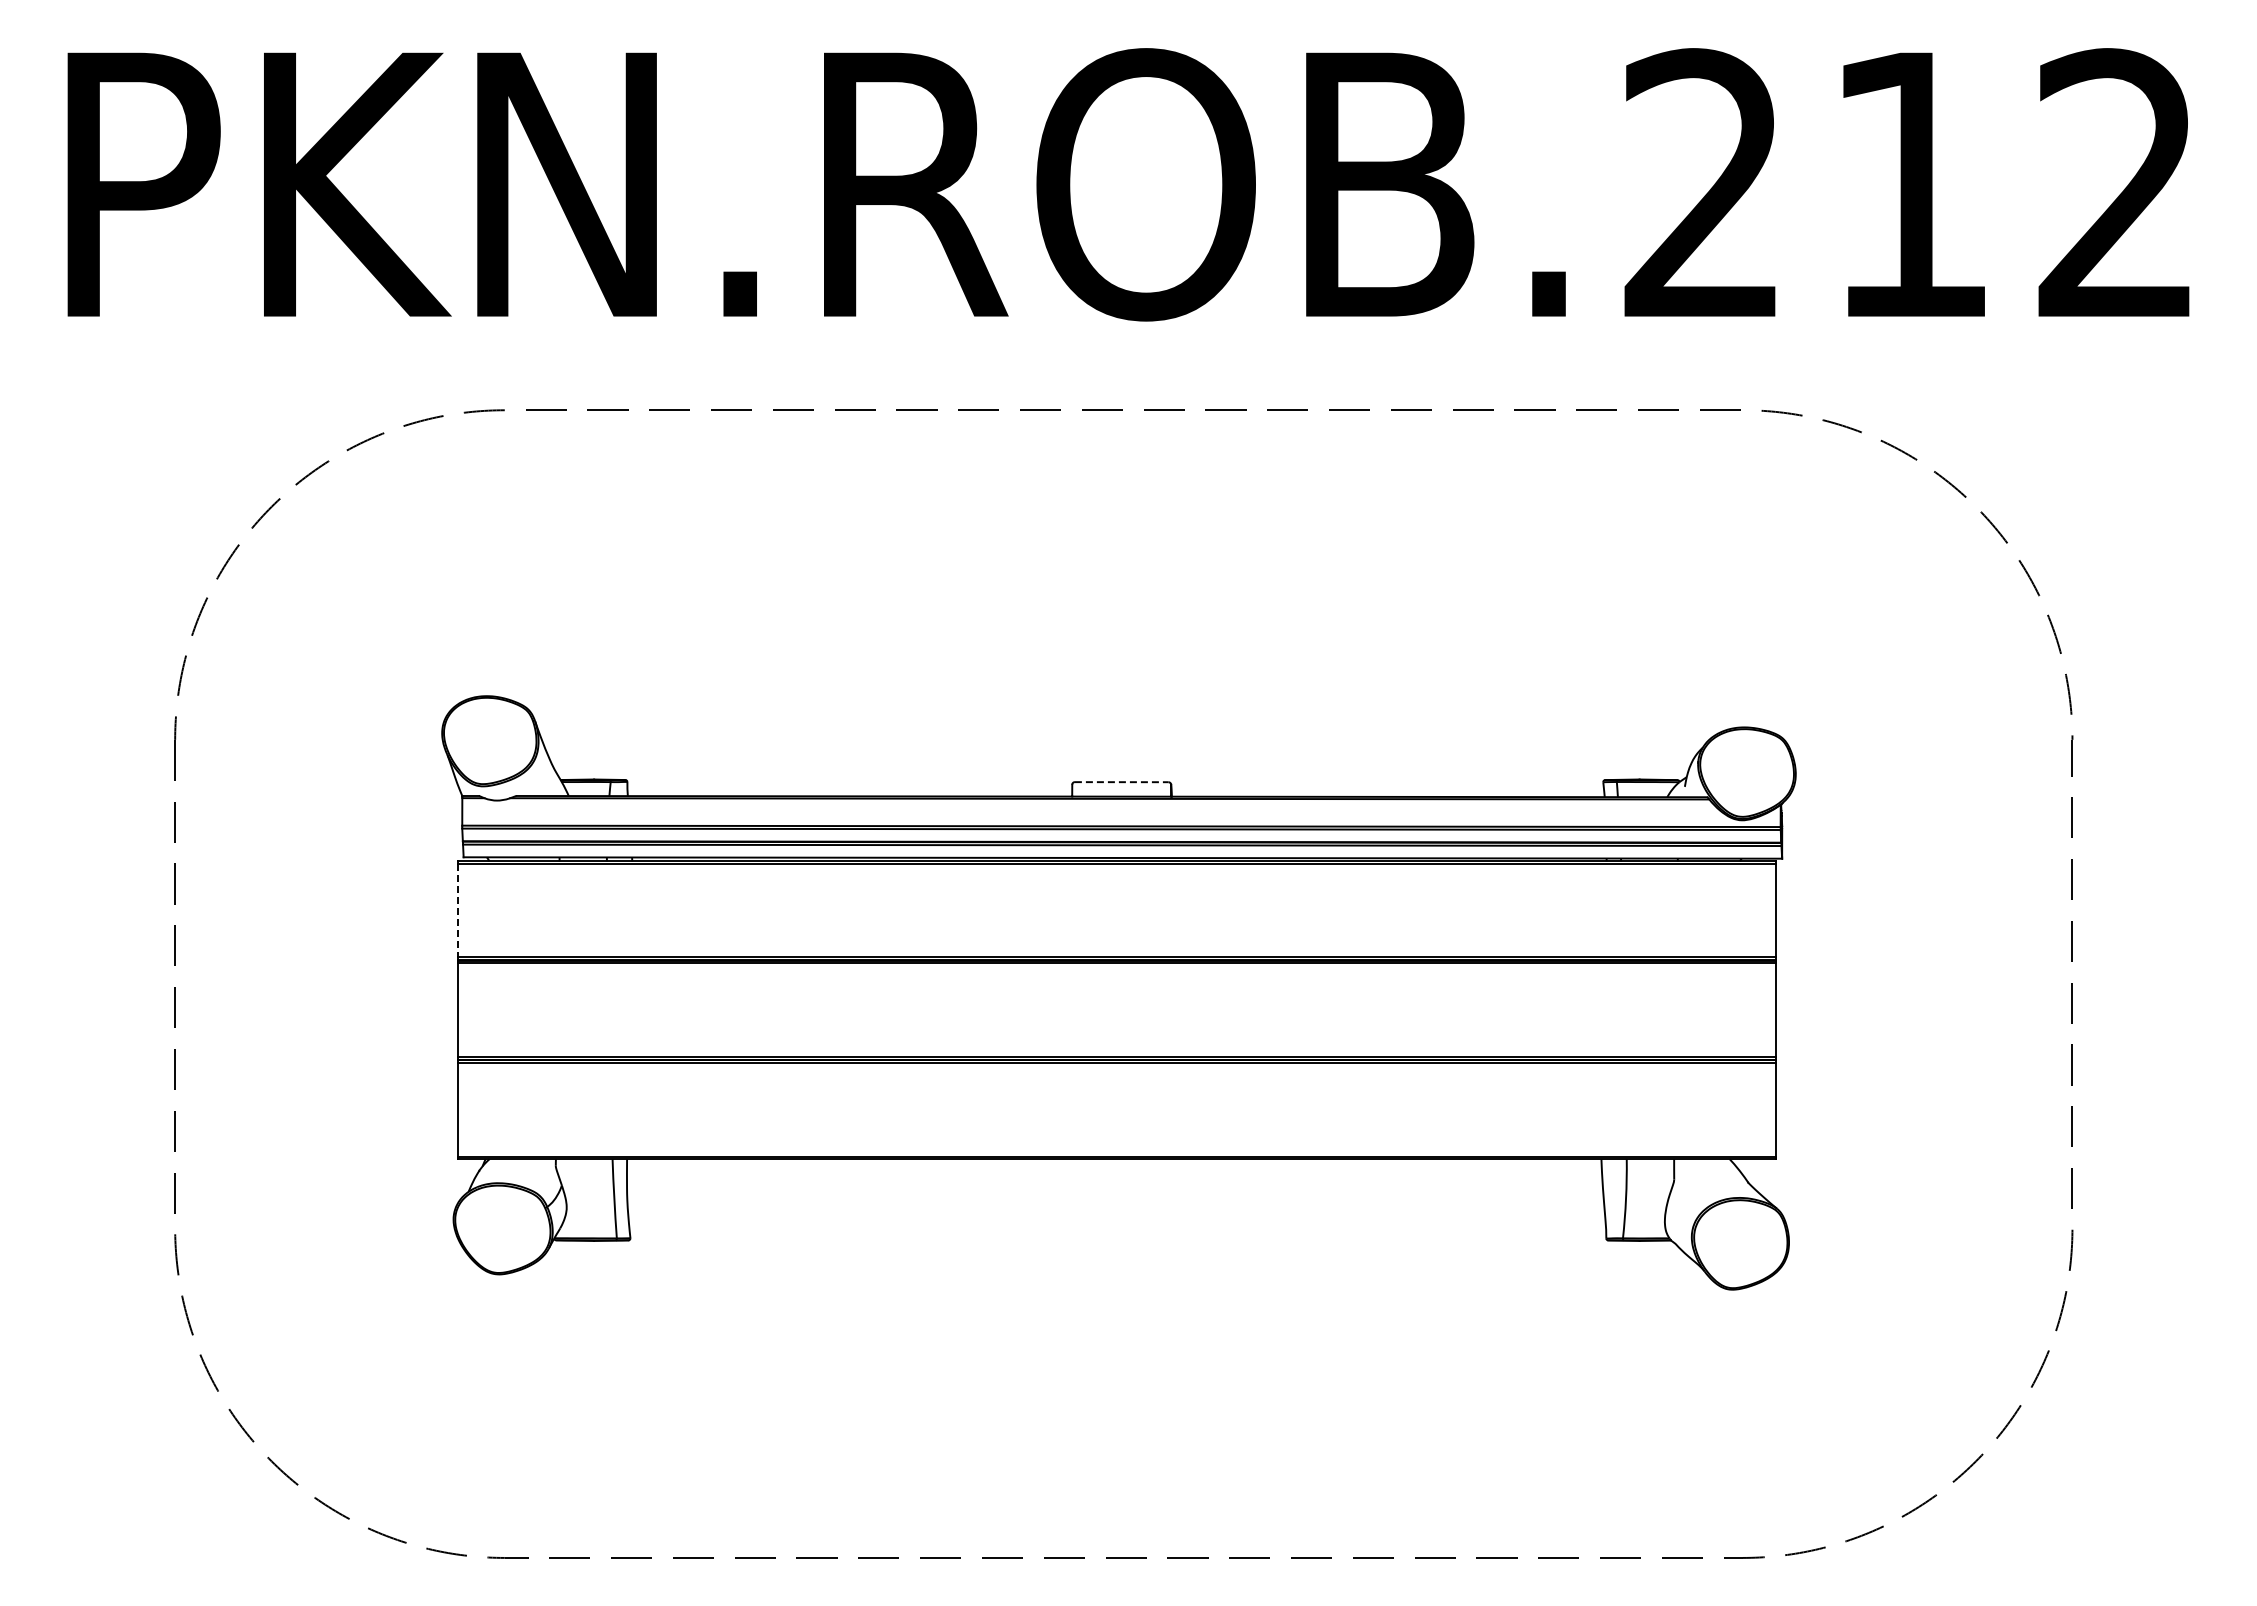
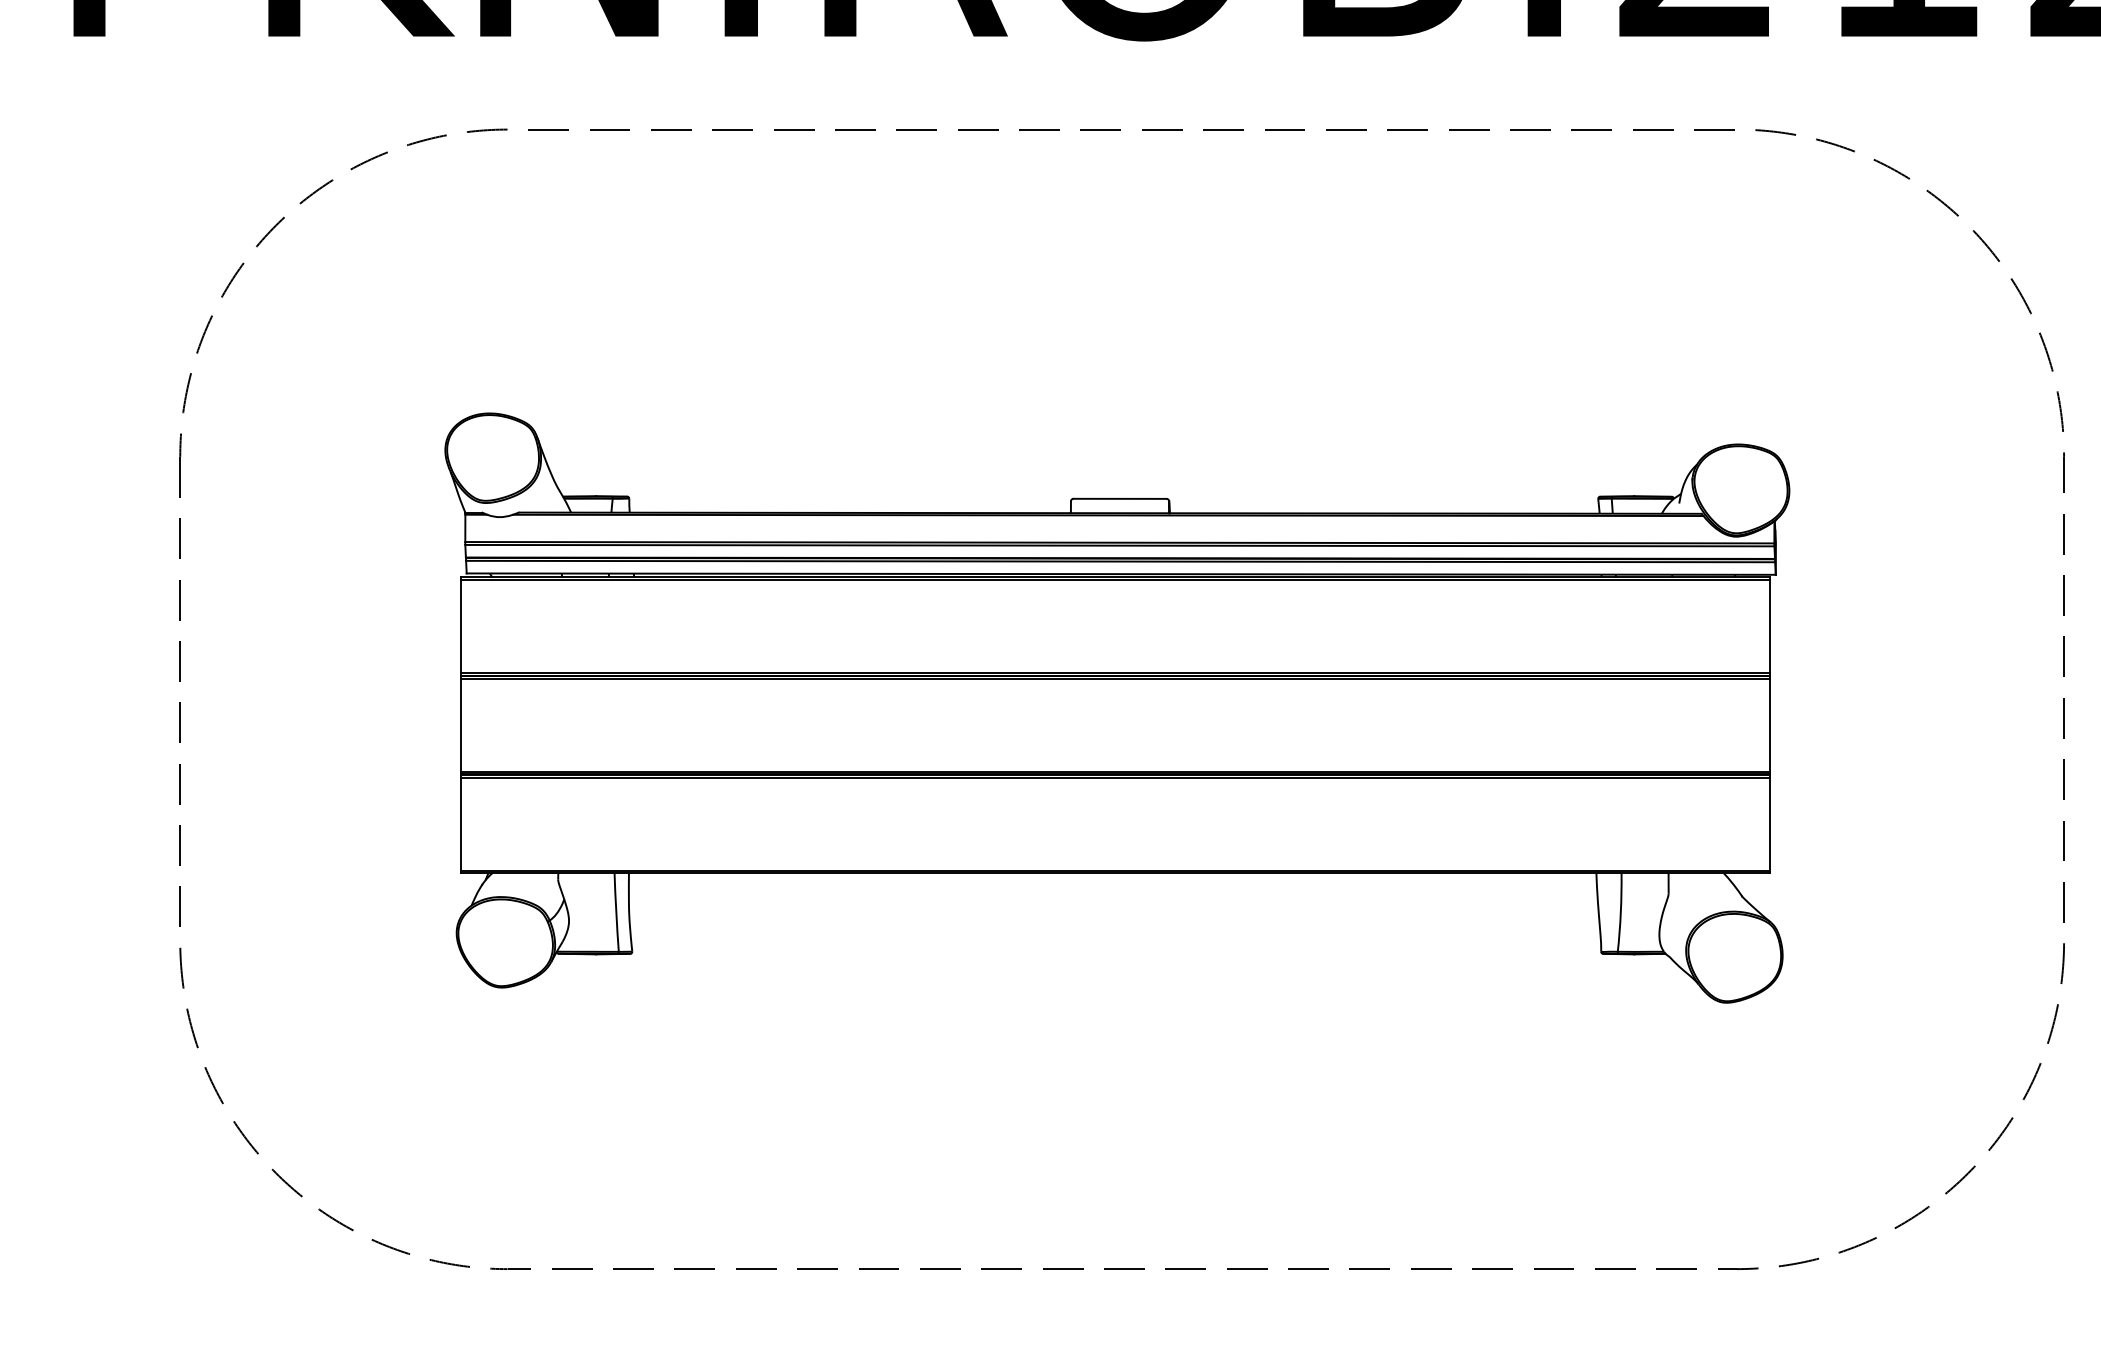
line: (1121, 782) -> (1119, 499), dashed -> solid
line: (457, 910) -> (460, 626), dashed -> solid

